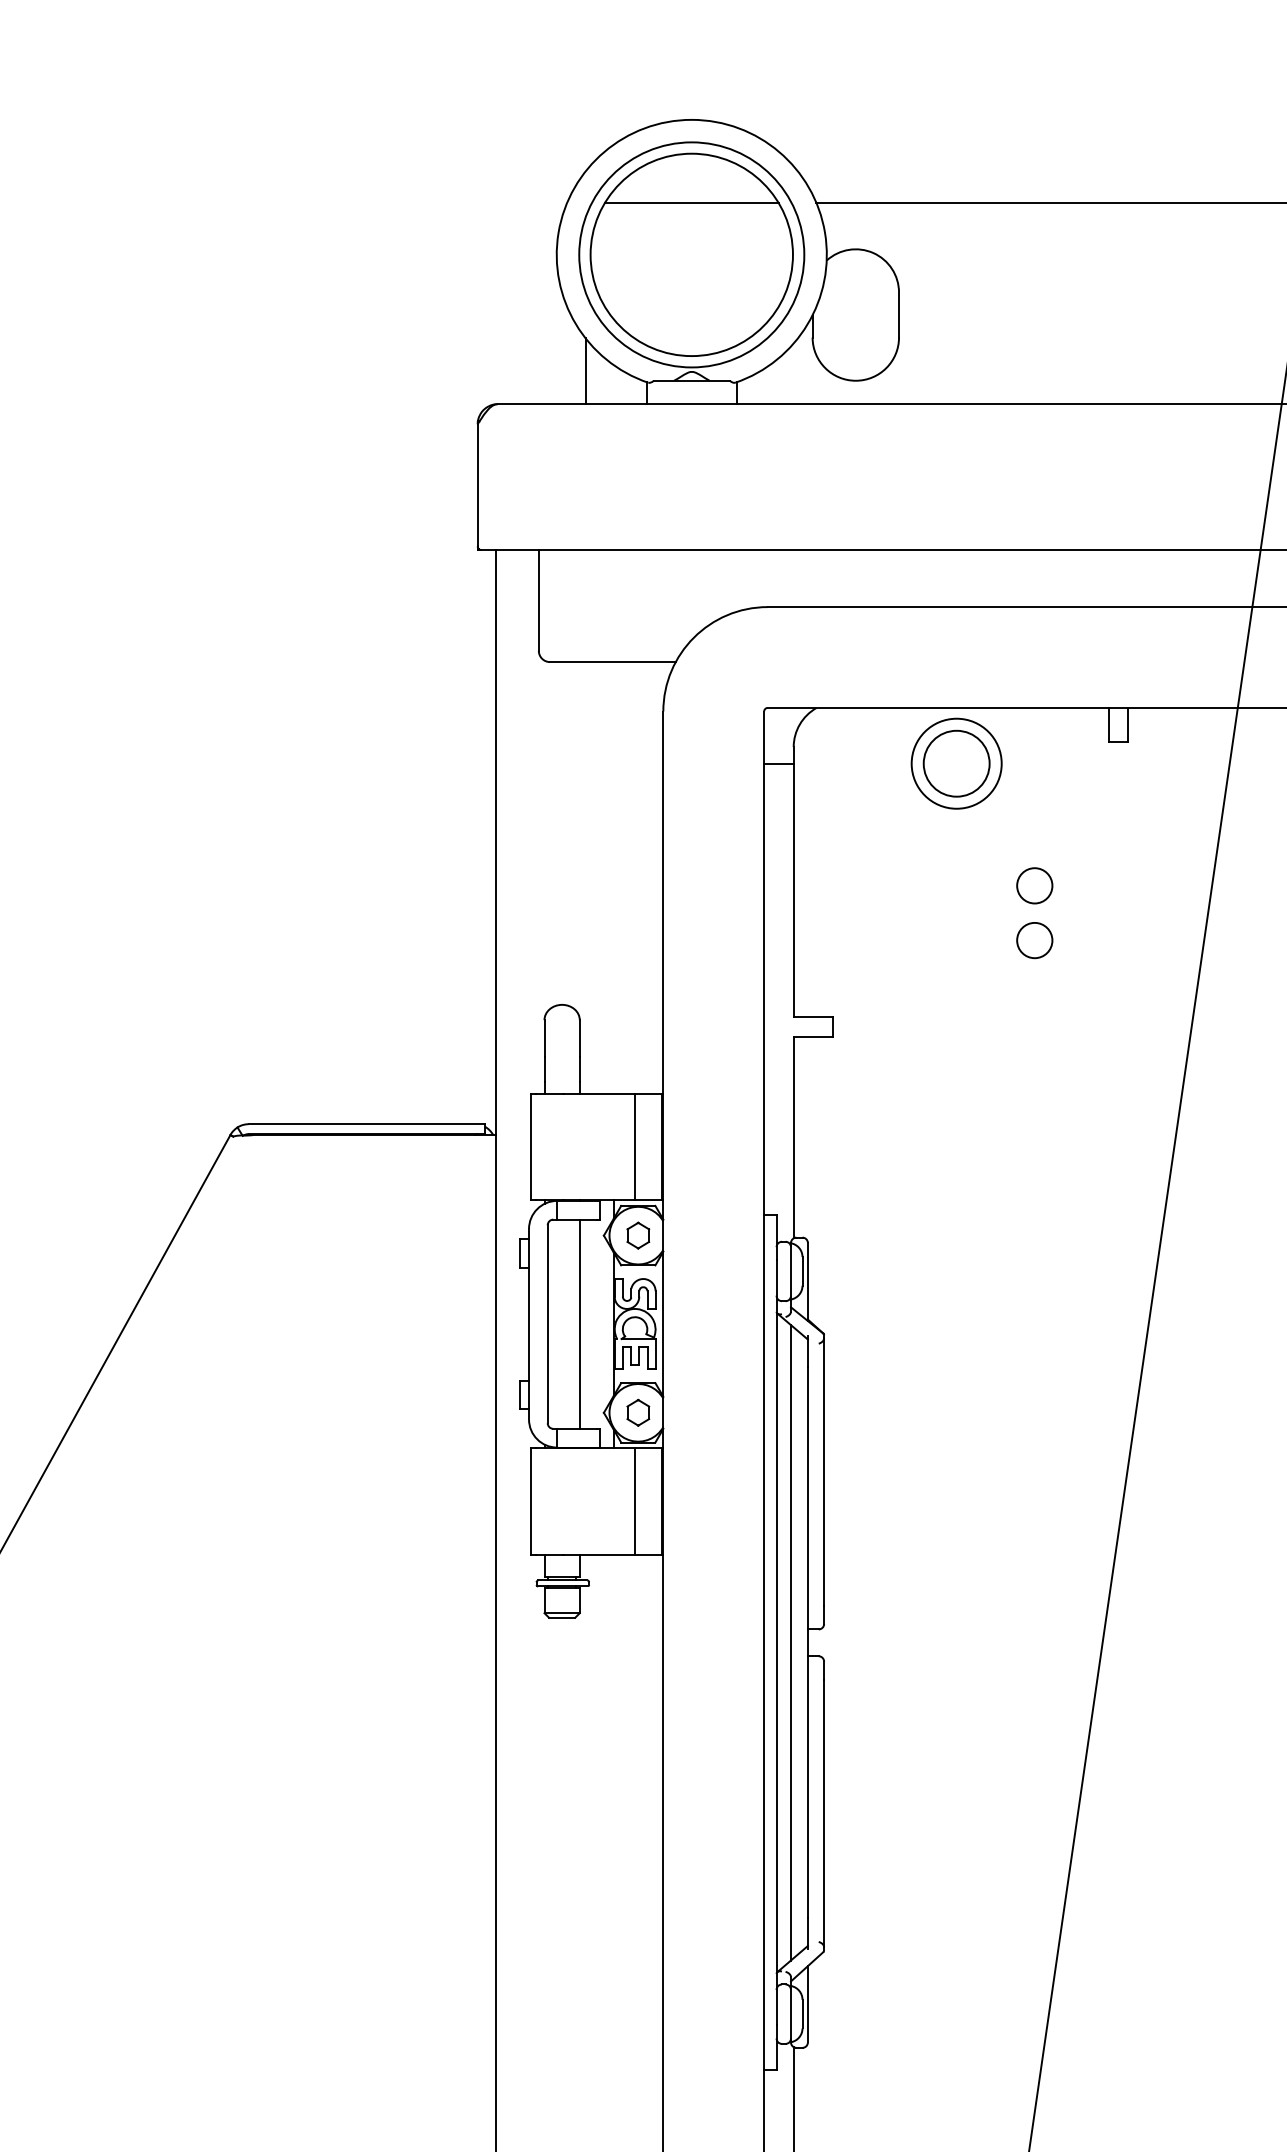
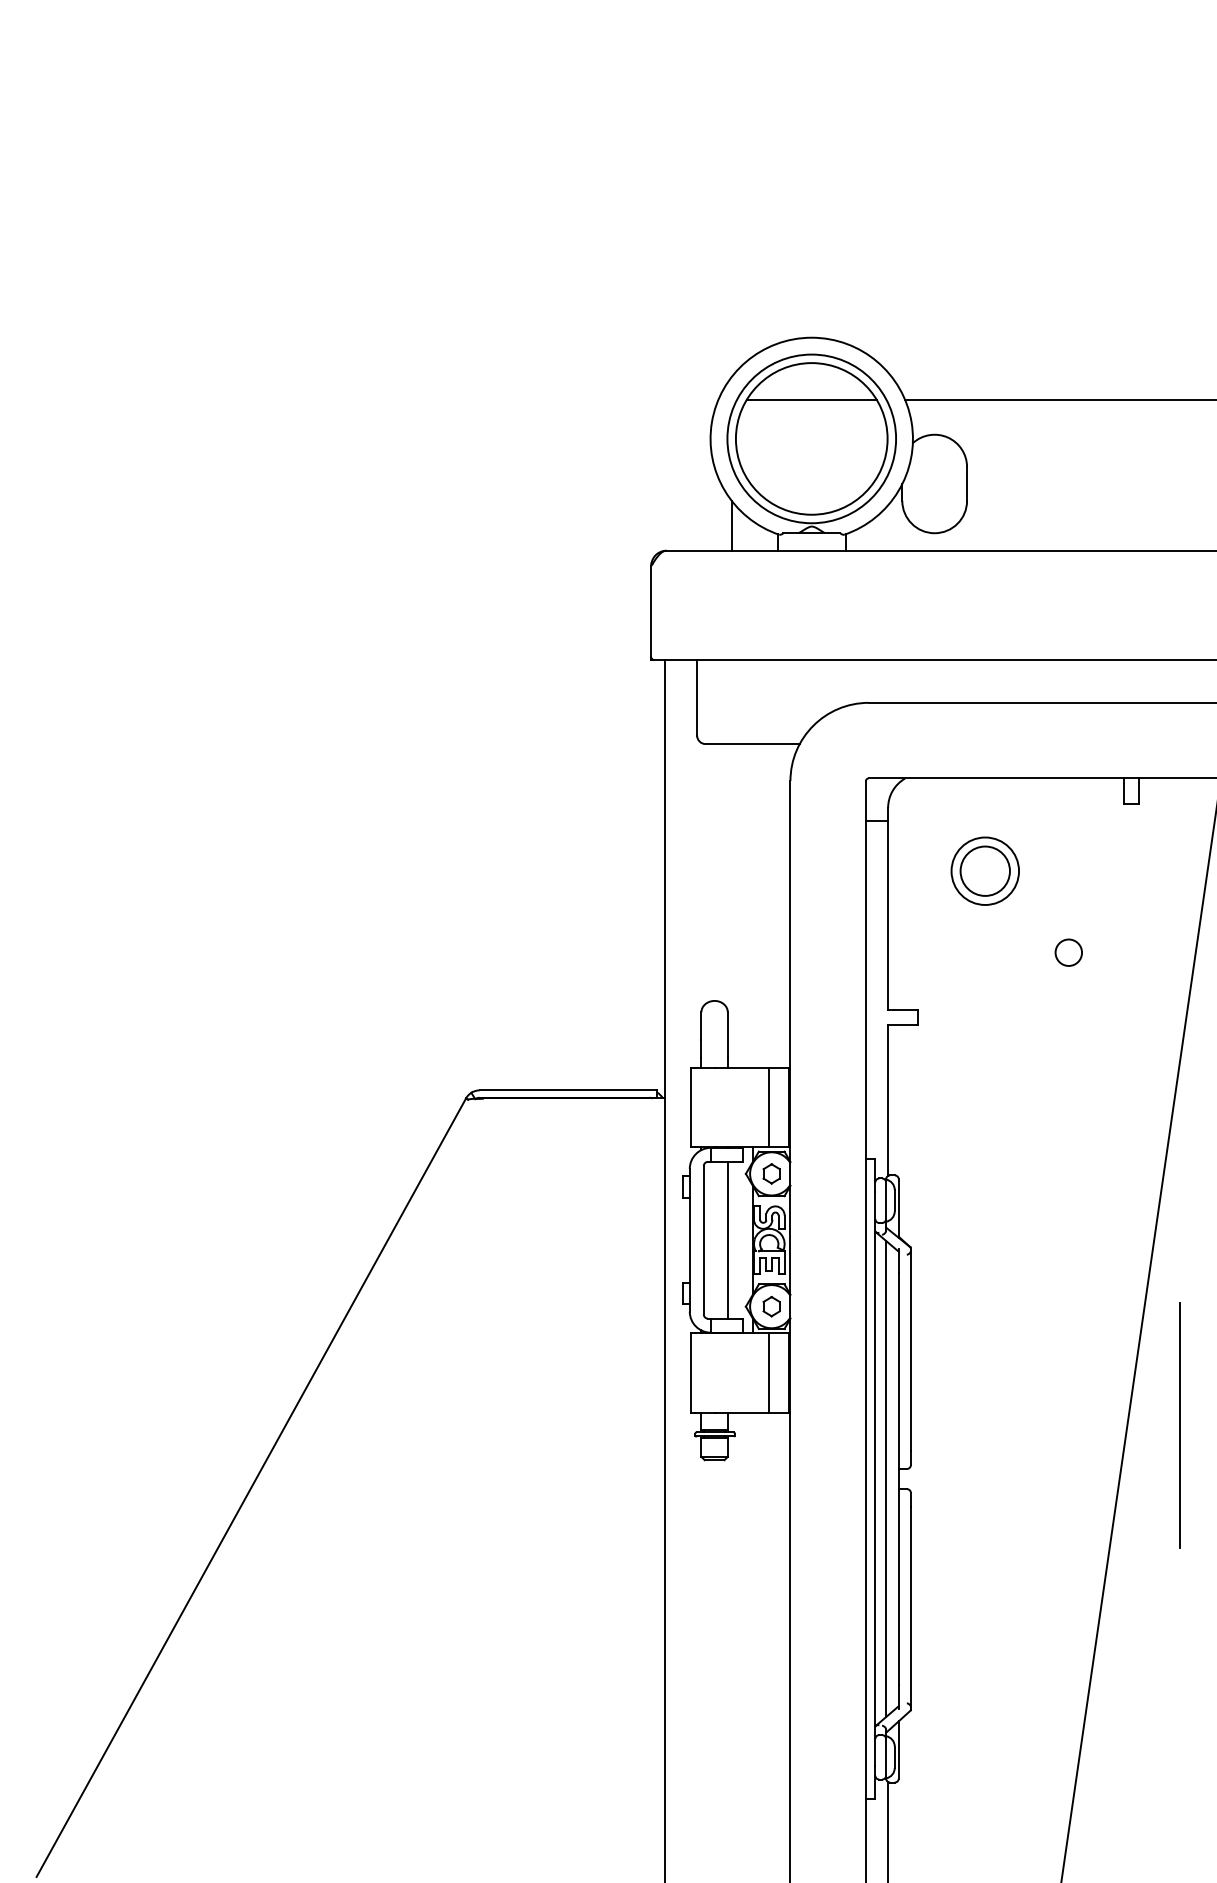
part: (955, 762) -> (984, 870), moved
circle: (1034, 885) -> (1068, 911), removed
line: (1183, 1571) -> (1180, 1425), added

